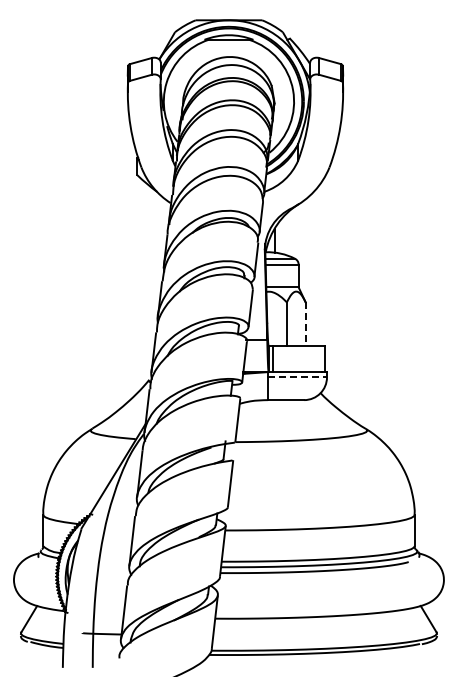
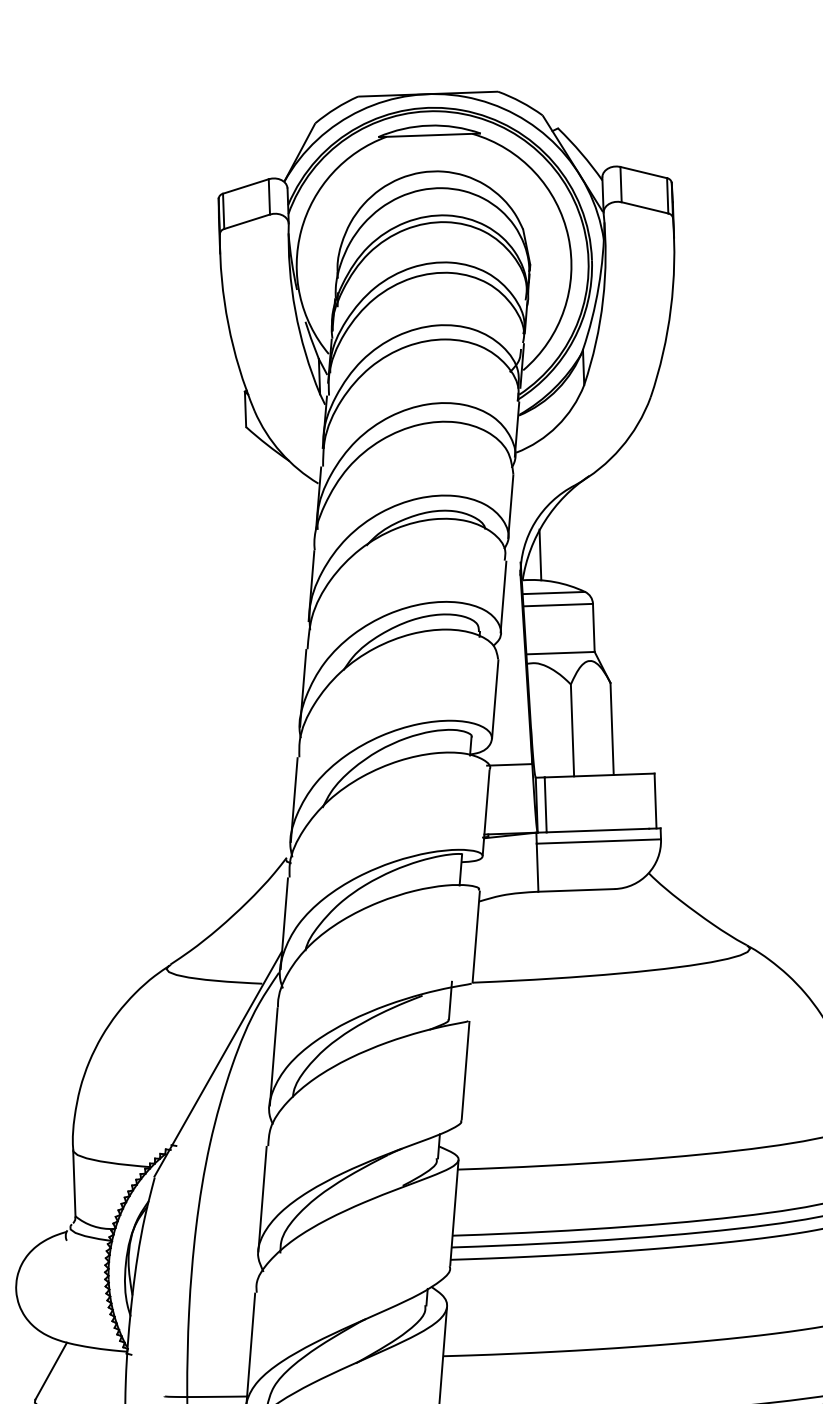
line: (305, 324) -> (611, 729), dashed -> solid
line: (298, 377) -> (600, 841), dashed -> solid

